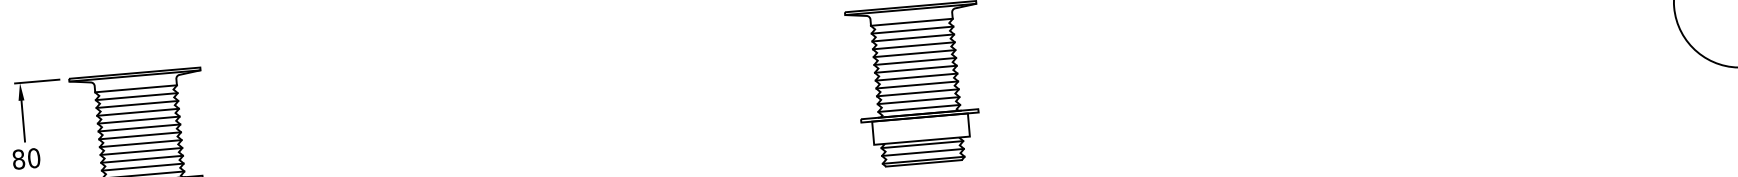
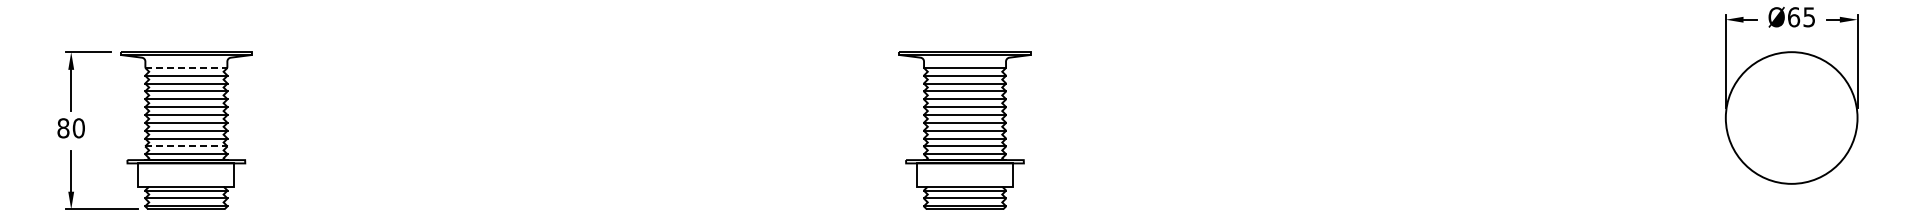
line: (136, 88) -> (186, 67), solid -> dashed
line: (142, 167) -> (186, 146), solid -> dashed

